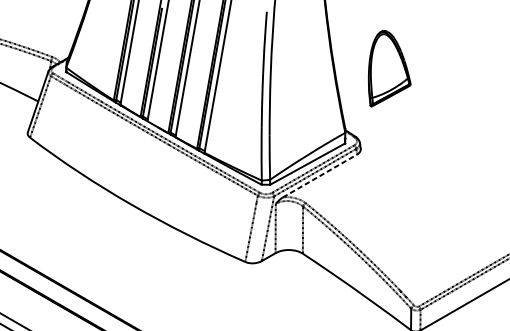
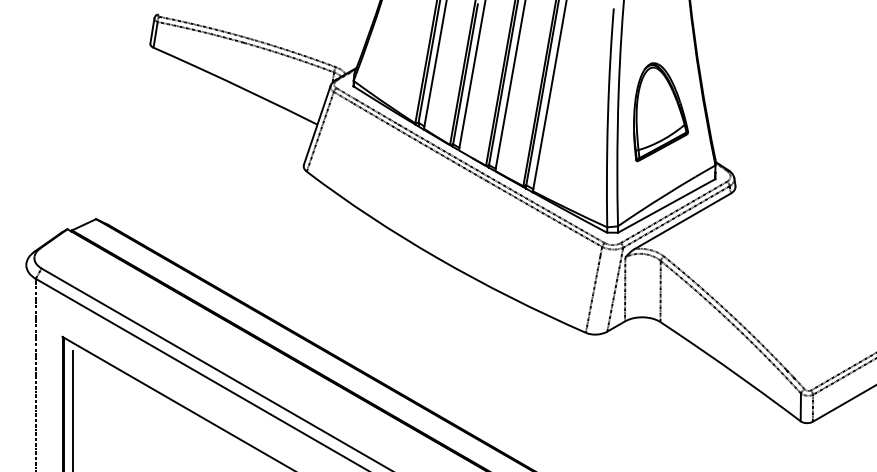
part: (390, 68) -> (661, 112), moved
line: (319, 176) -> (682, 221), dashed -> solid

